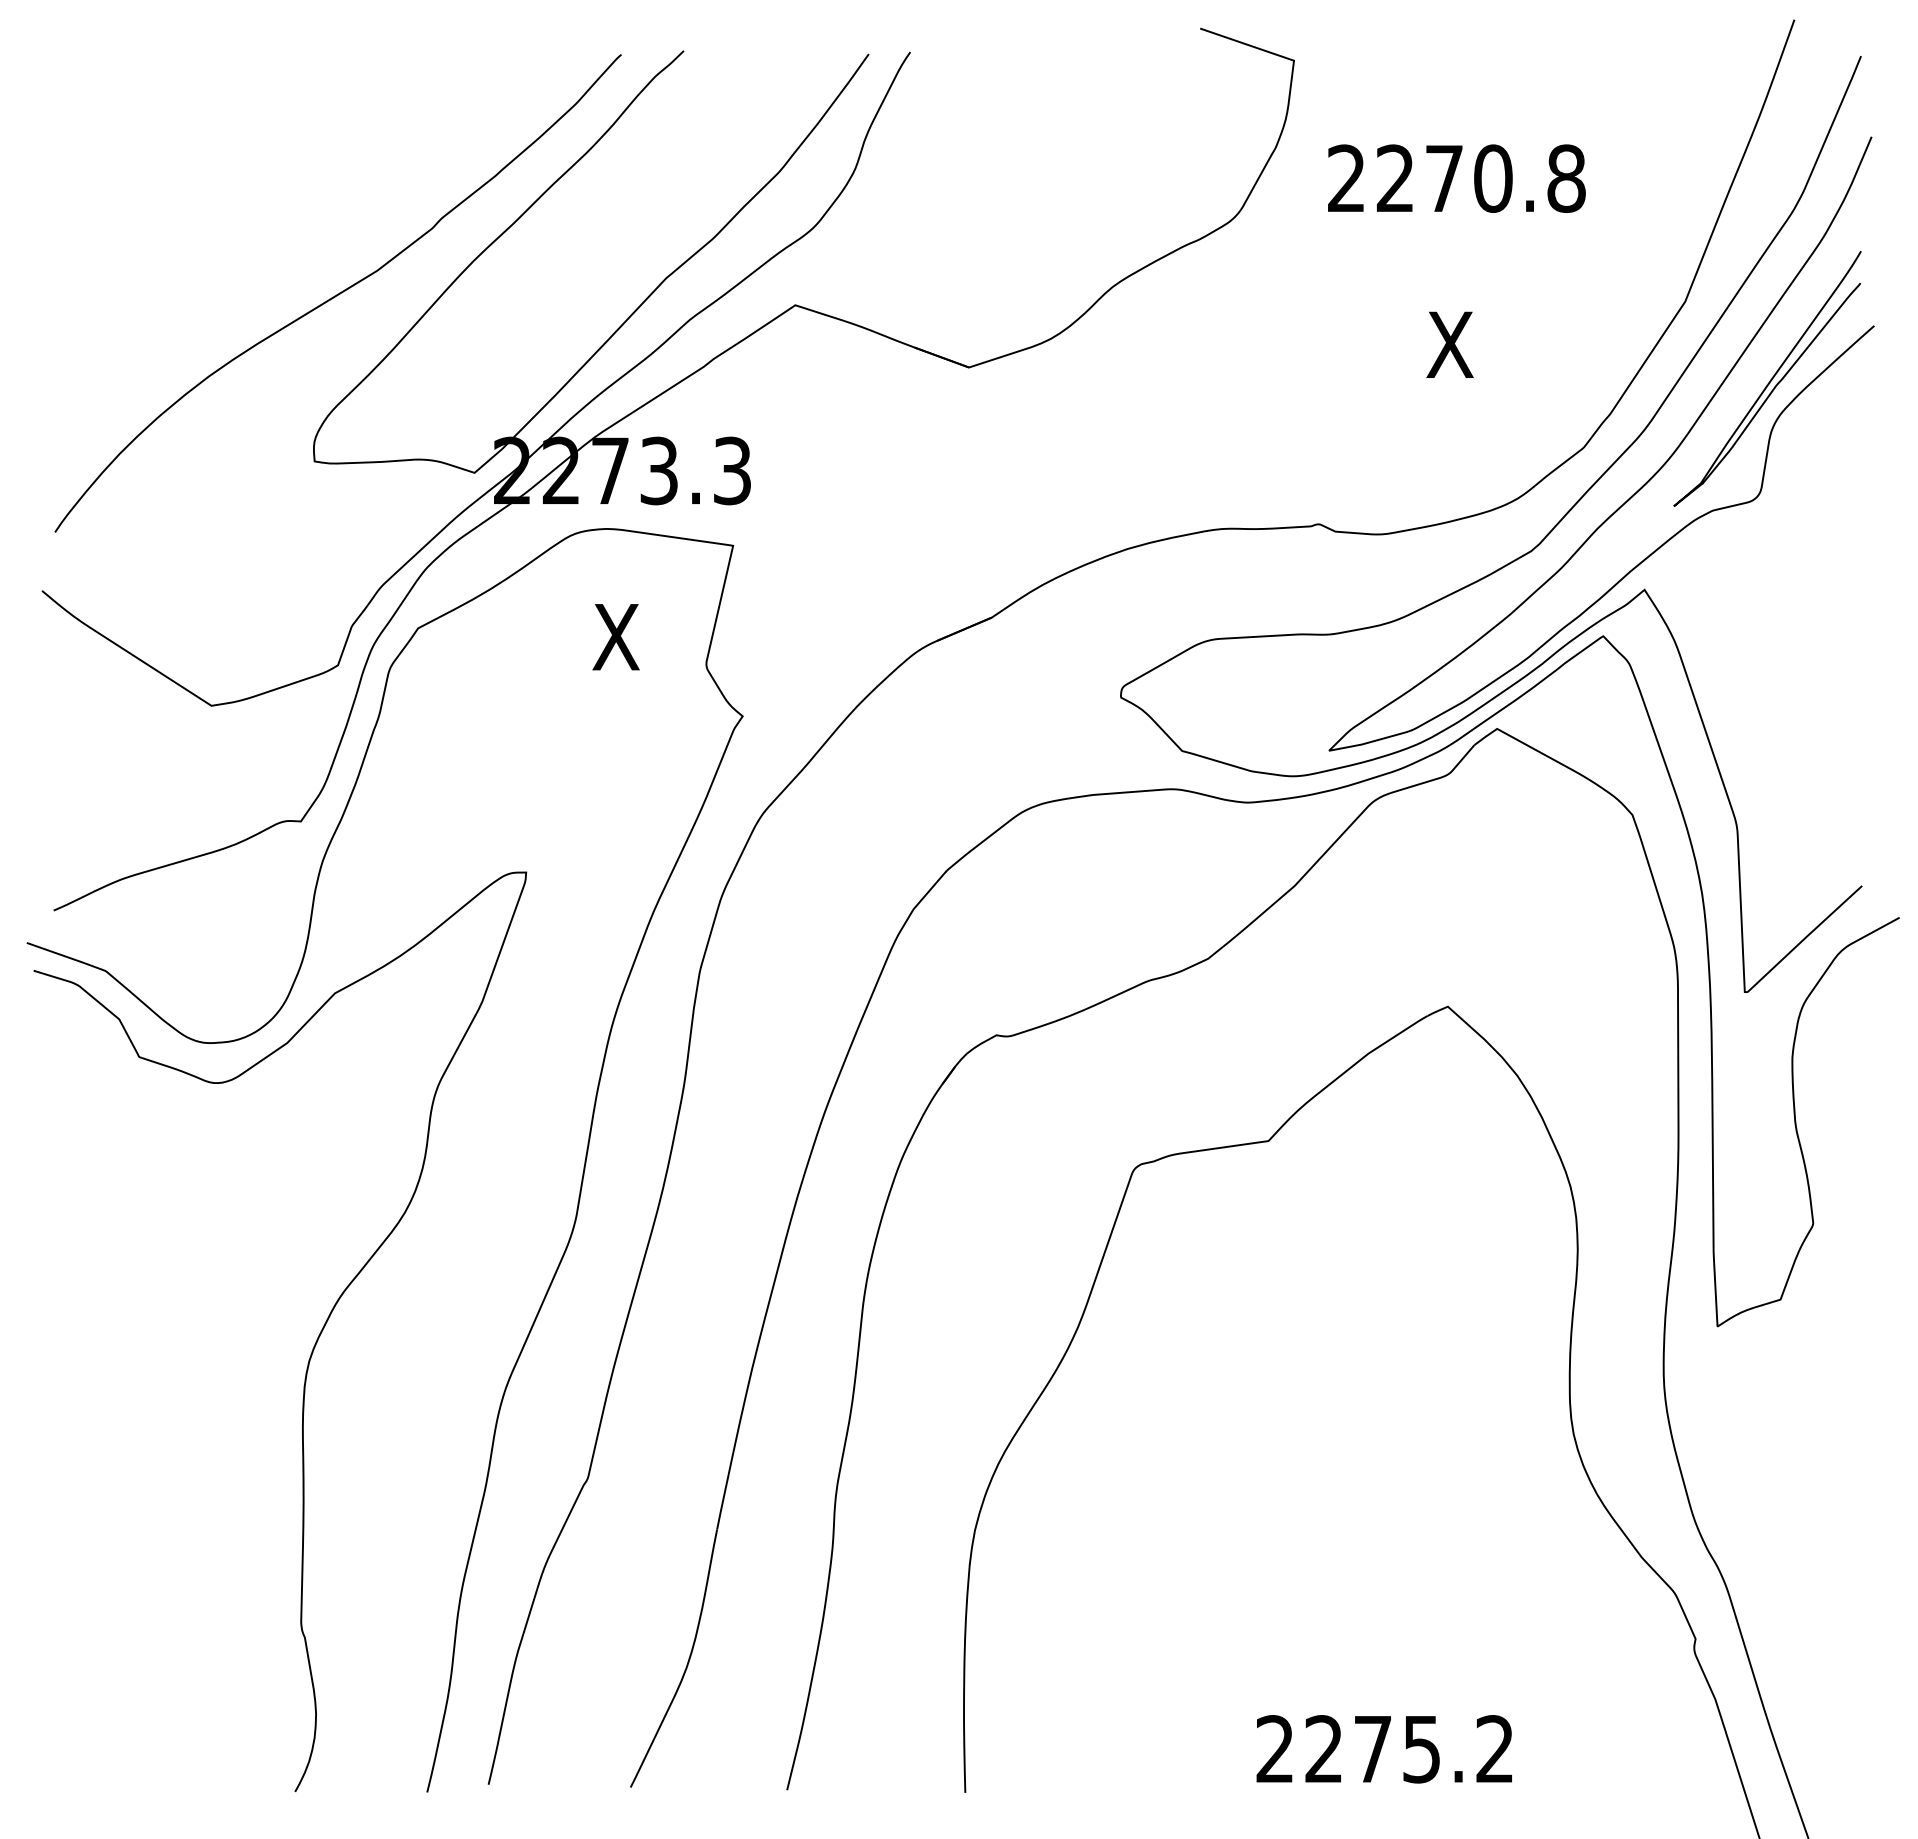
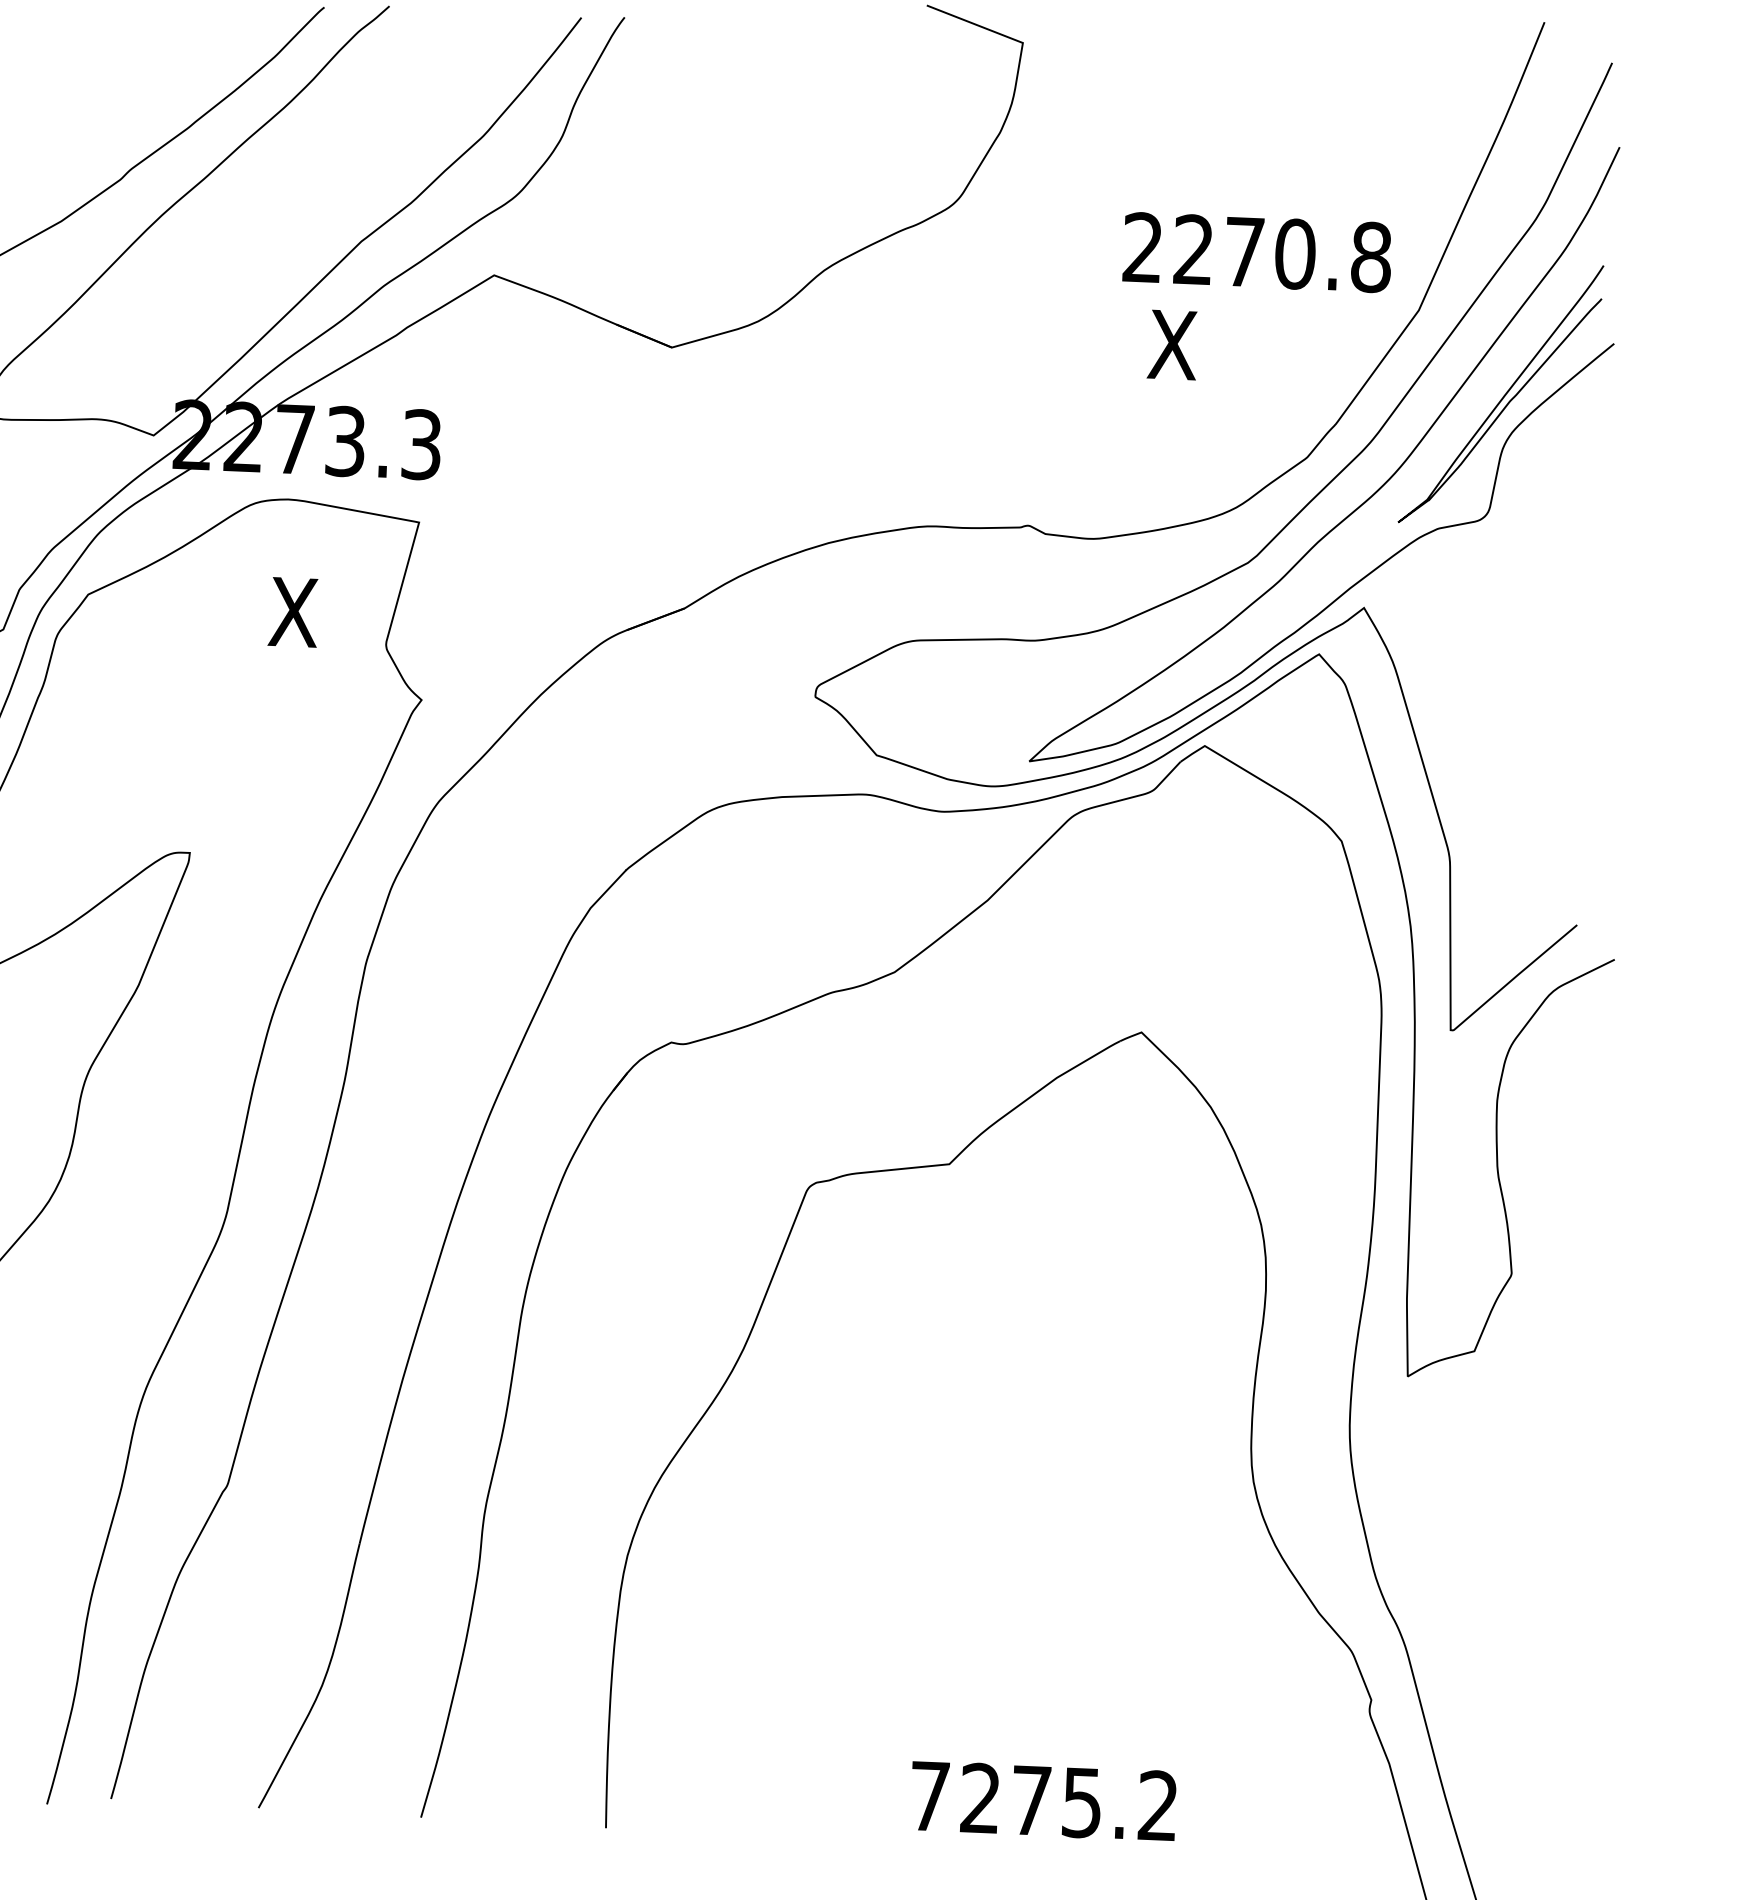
text: (1456, 178) -> (1257, 252), moved
text: (1274, 1748) -> (929, 1795), 2275.2 -> 7275.2

